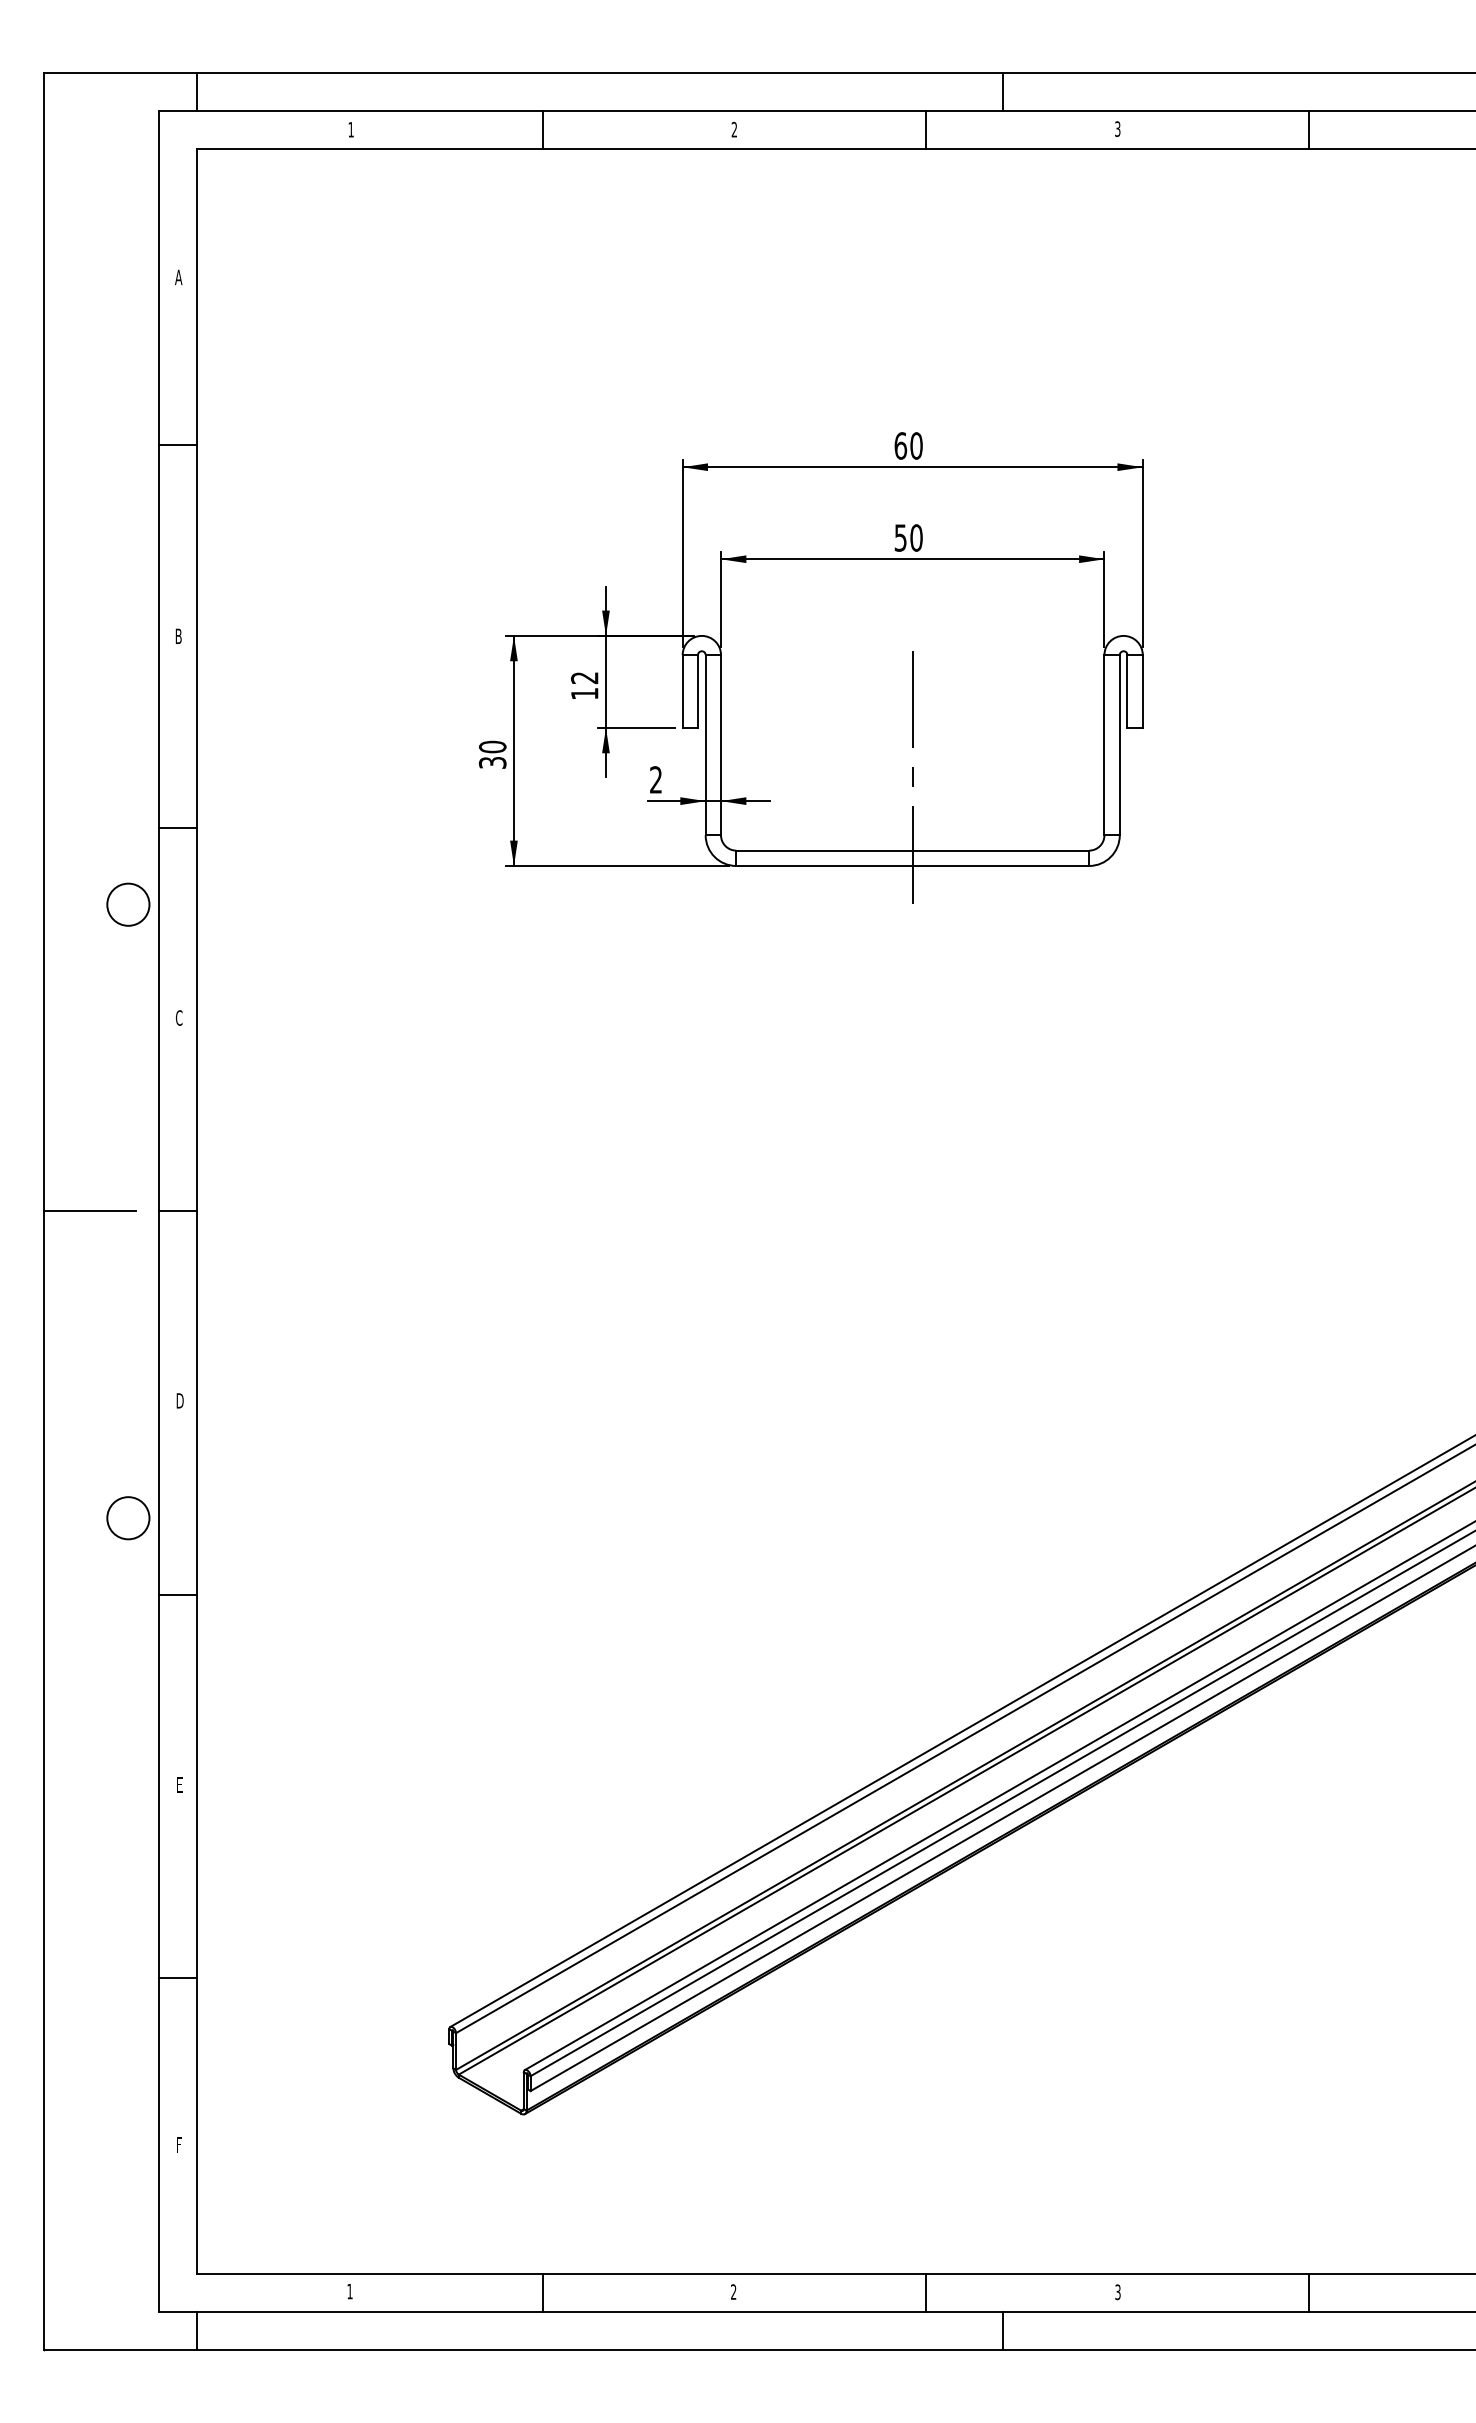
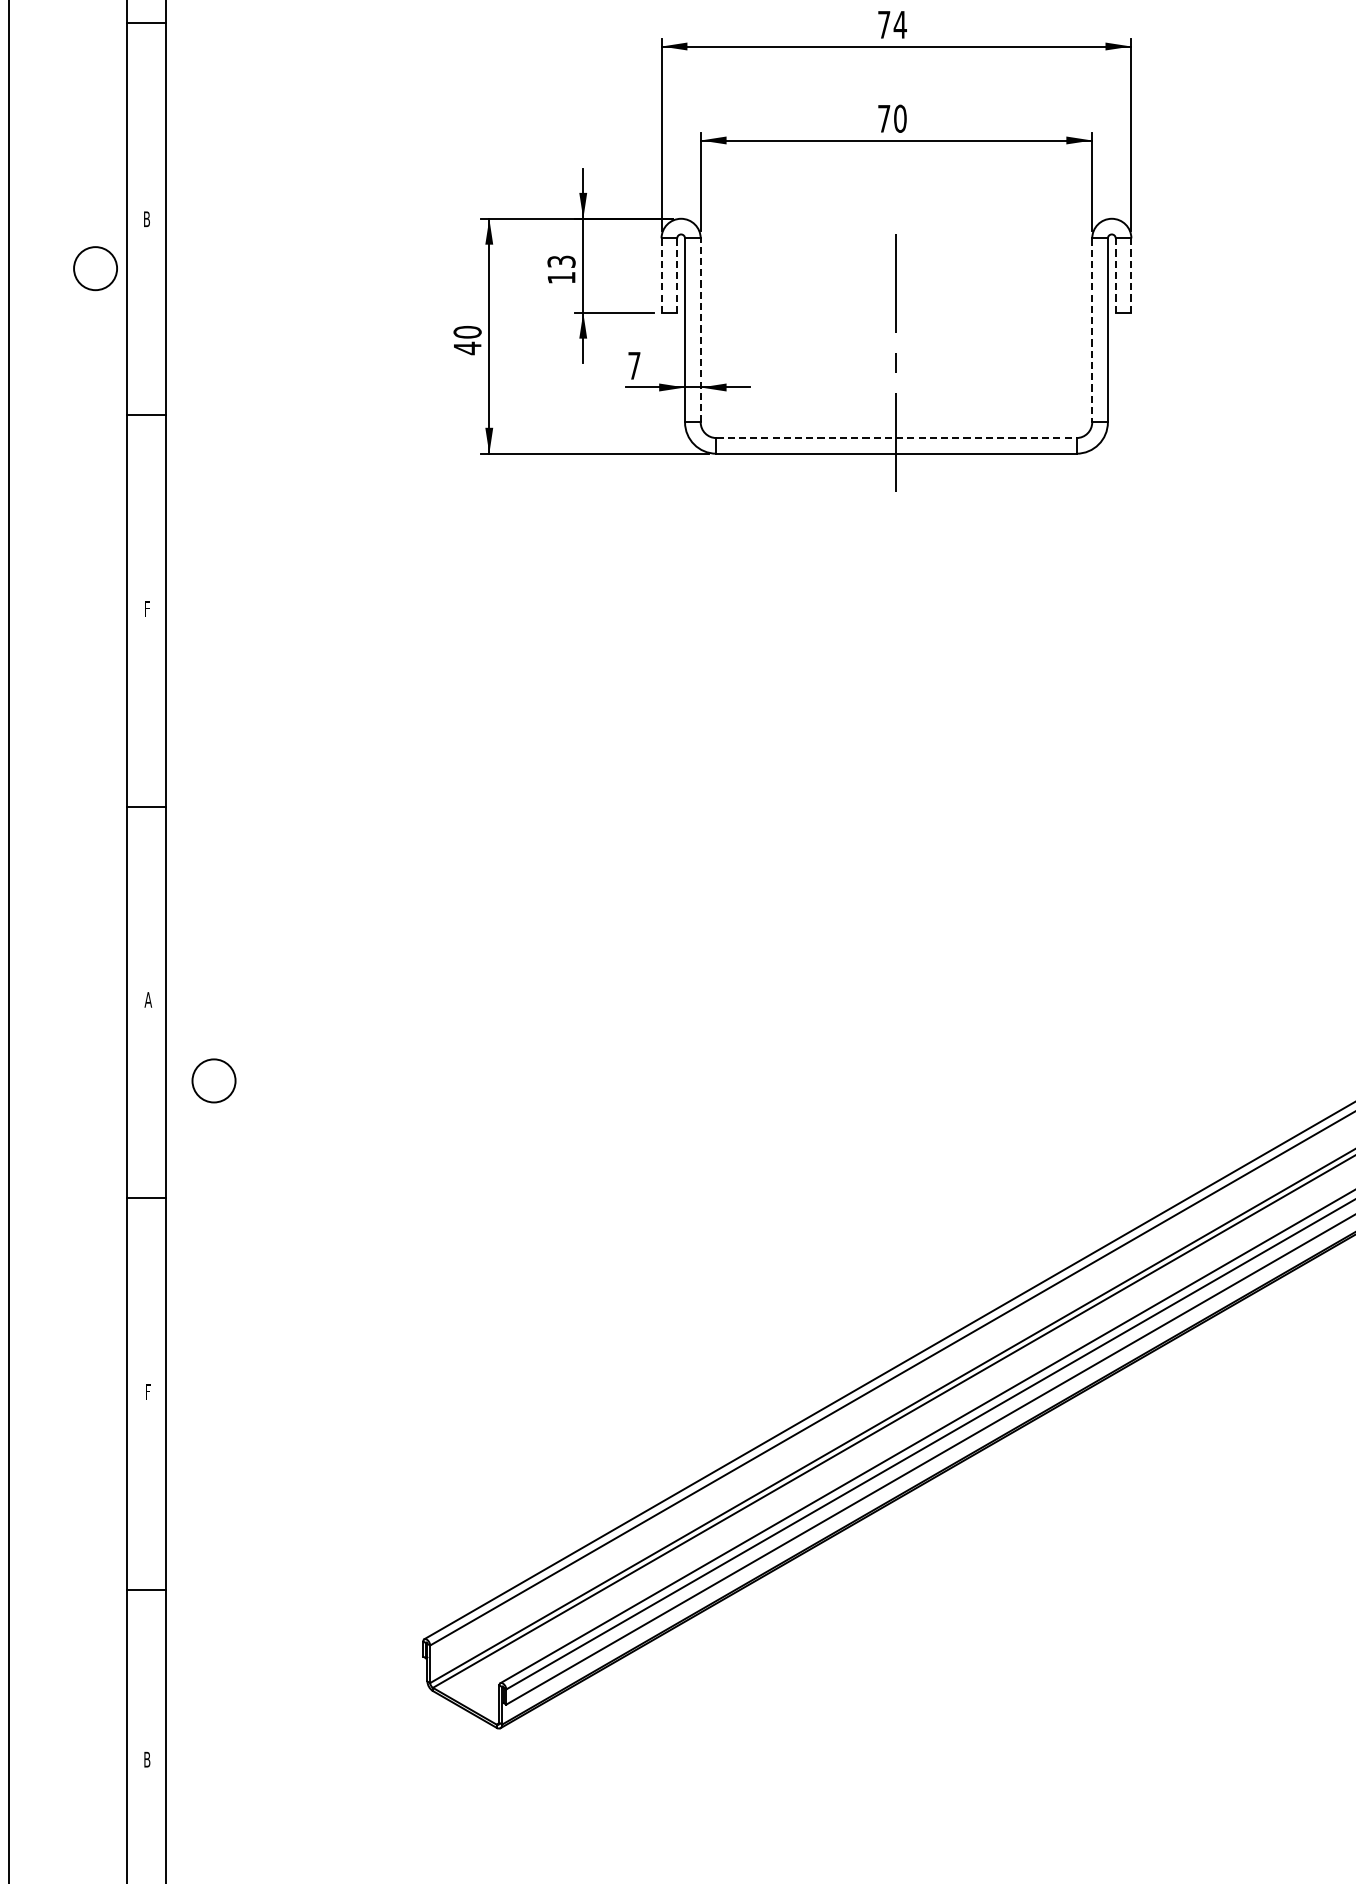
text: (908, 445) -> (892, 24), 60 -> 74
text: (900, 537) -> (883, 118), 50 -> 70
text: (584, 678) -> (561, 262), 12 -> 13
line: (1127, 691) -> (1115, 275), solid -> dashed
line: (1142, 691) -> (1131, 275), solid -> dashed
line: (682, 692) -> (661, 276), solid -> dashed
line: (698, 692) -> (677, 276), solid -> dashed
line: (721, 744) -> (701, 329), solid -> dashed
line: (1104, 745) -> (1092, 330), solid -> dashed
text: (492, 762) -> (467, 348), 30 -> 40
text: (655, 779) -> (633, 365), 2 -> 7
line: (913, 850) -> (897, 437), solid -> dashed
circle: (128, 904) -> (95, 268), moved
text: (178, 1017) -> (146, 608), C -> F
line: (90, 1211) -> (56, 806), removed
text: (179, 1400) -> (147, 999), D -> A
circle: (128, 1518) -> (214, 1081), moved
text: (179, 1784) -> (147, 1391), E -> F
text: (178, 2144) -> (146, 1759), F -> B

